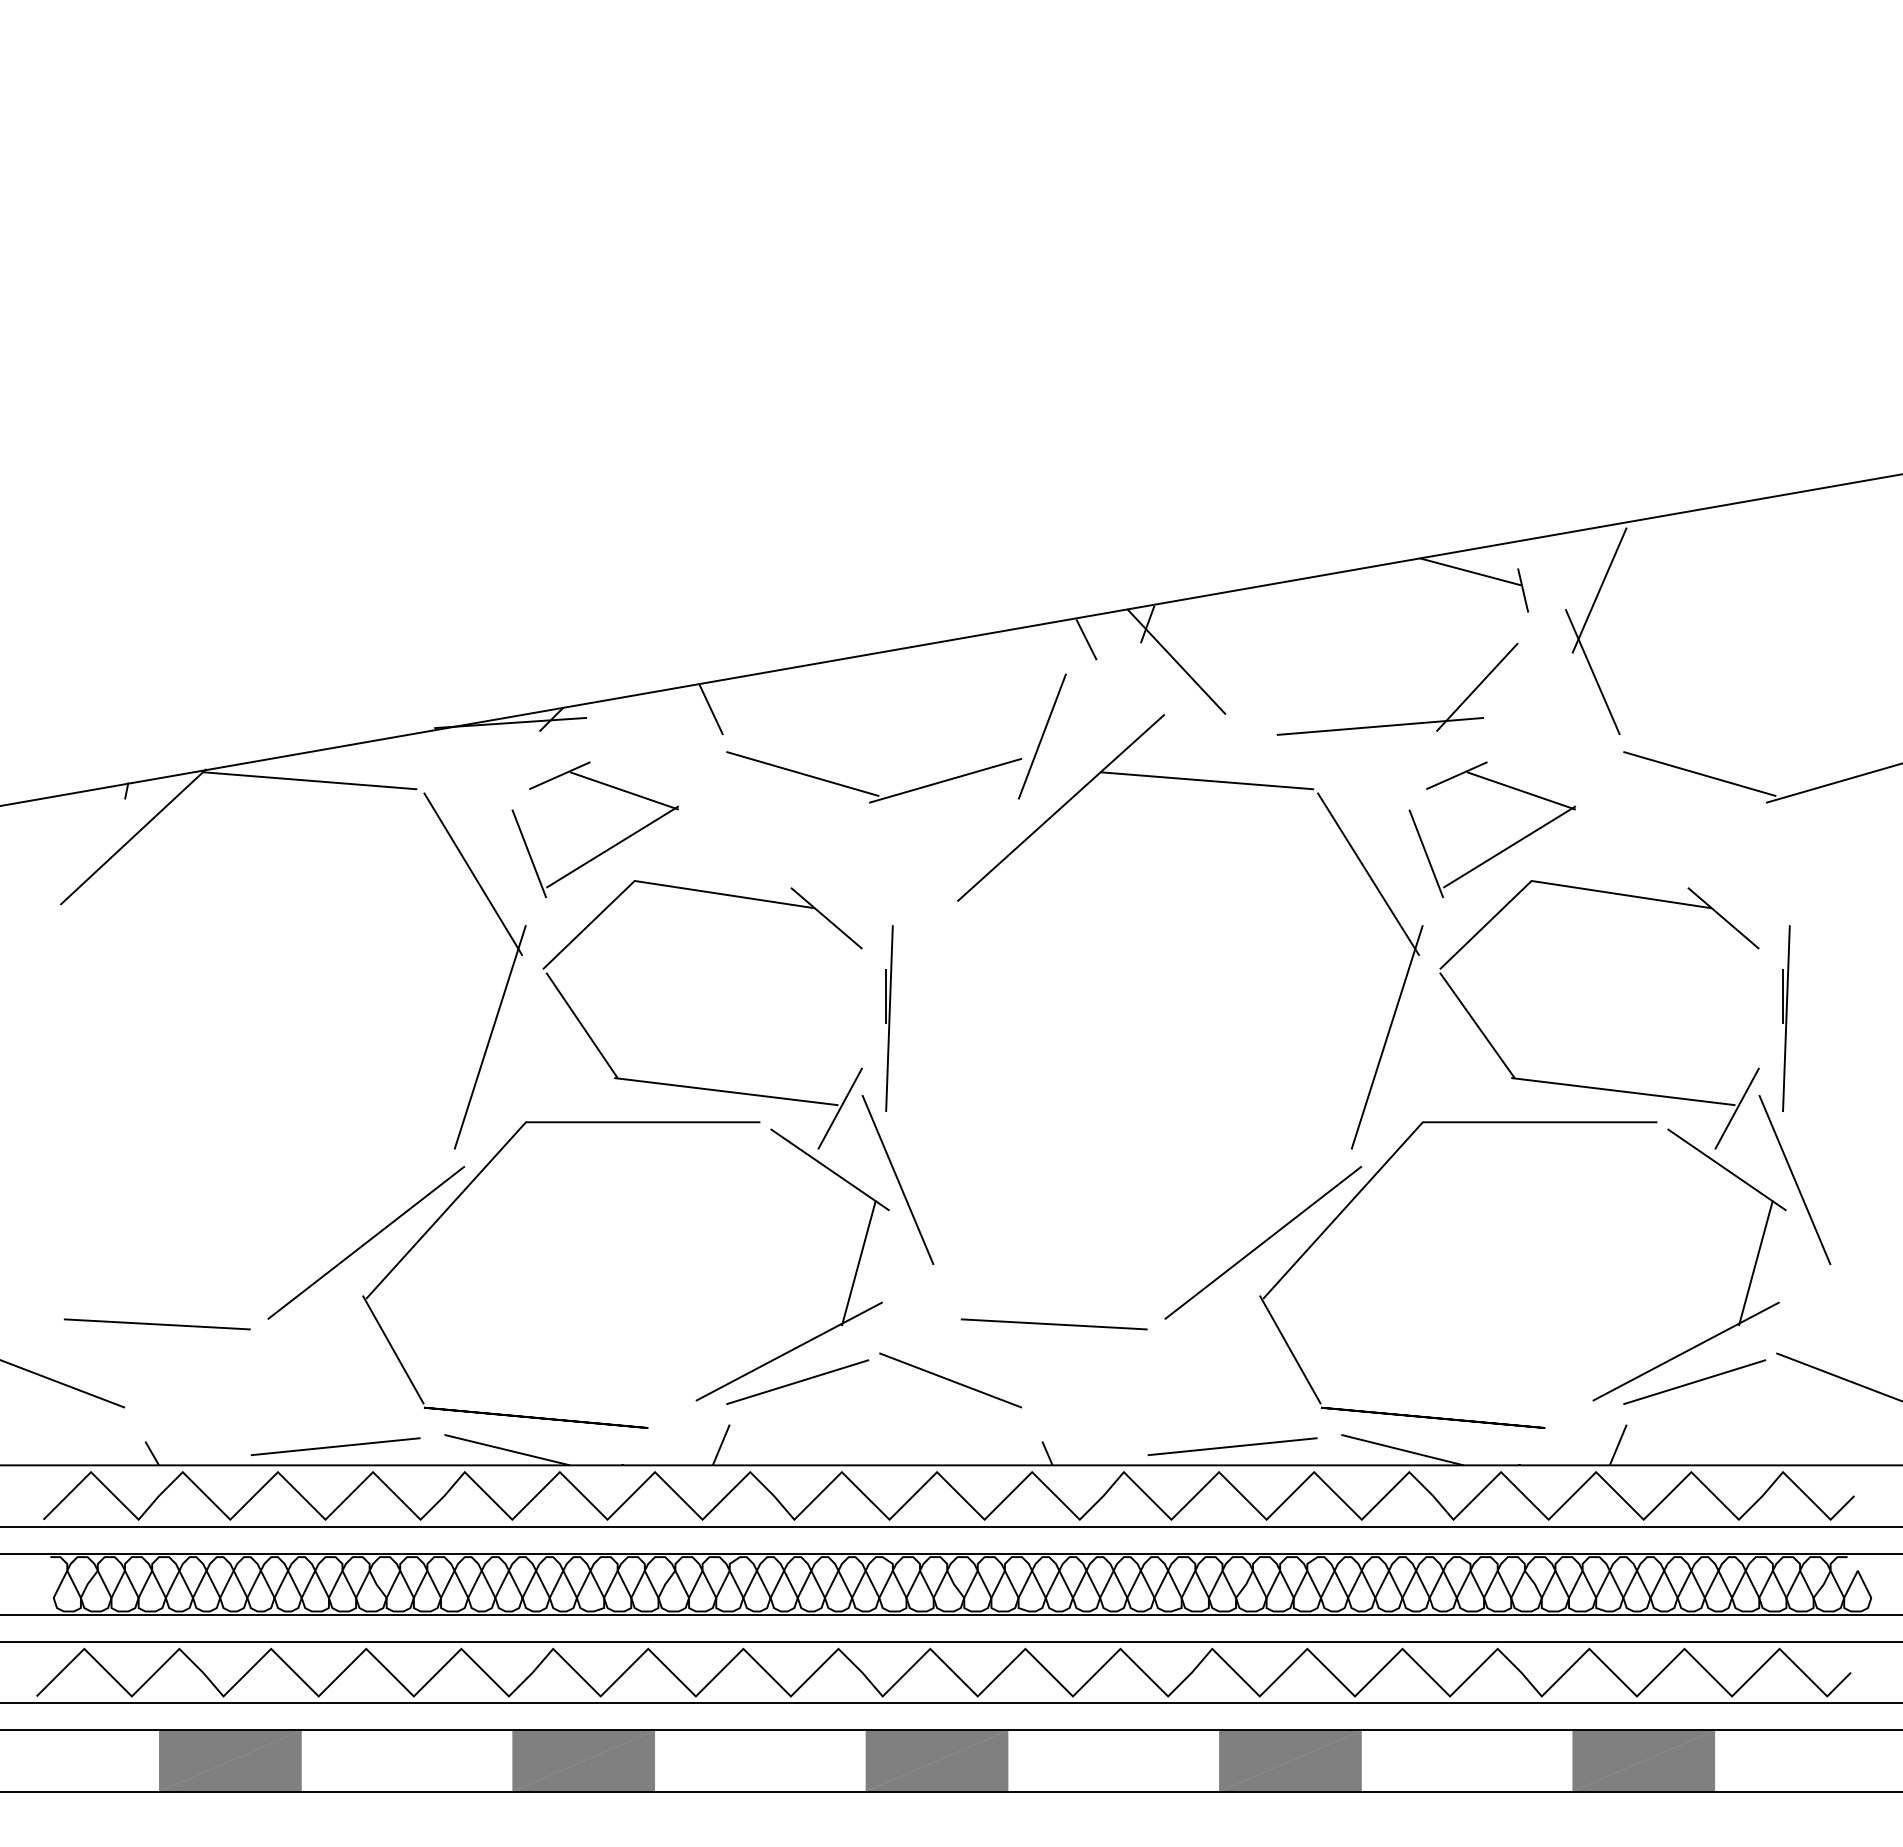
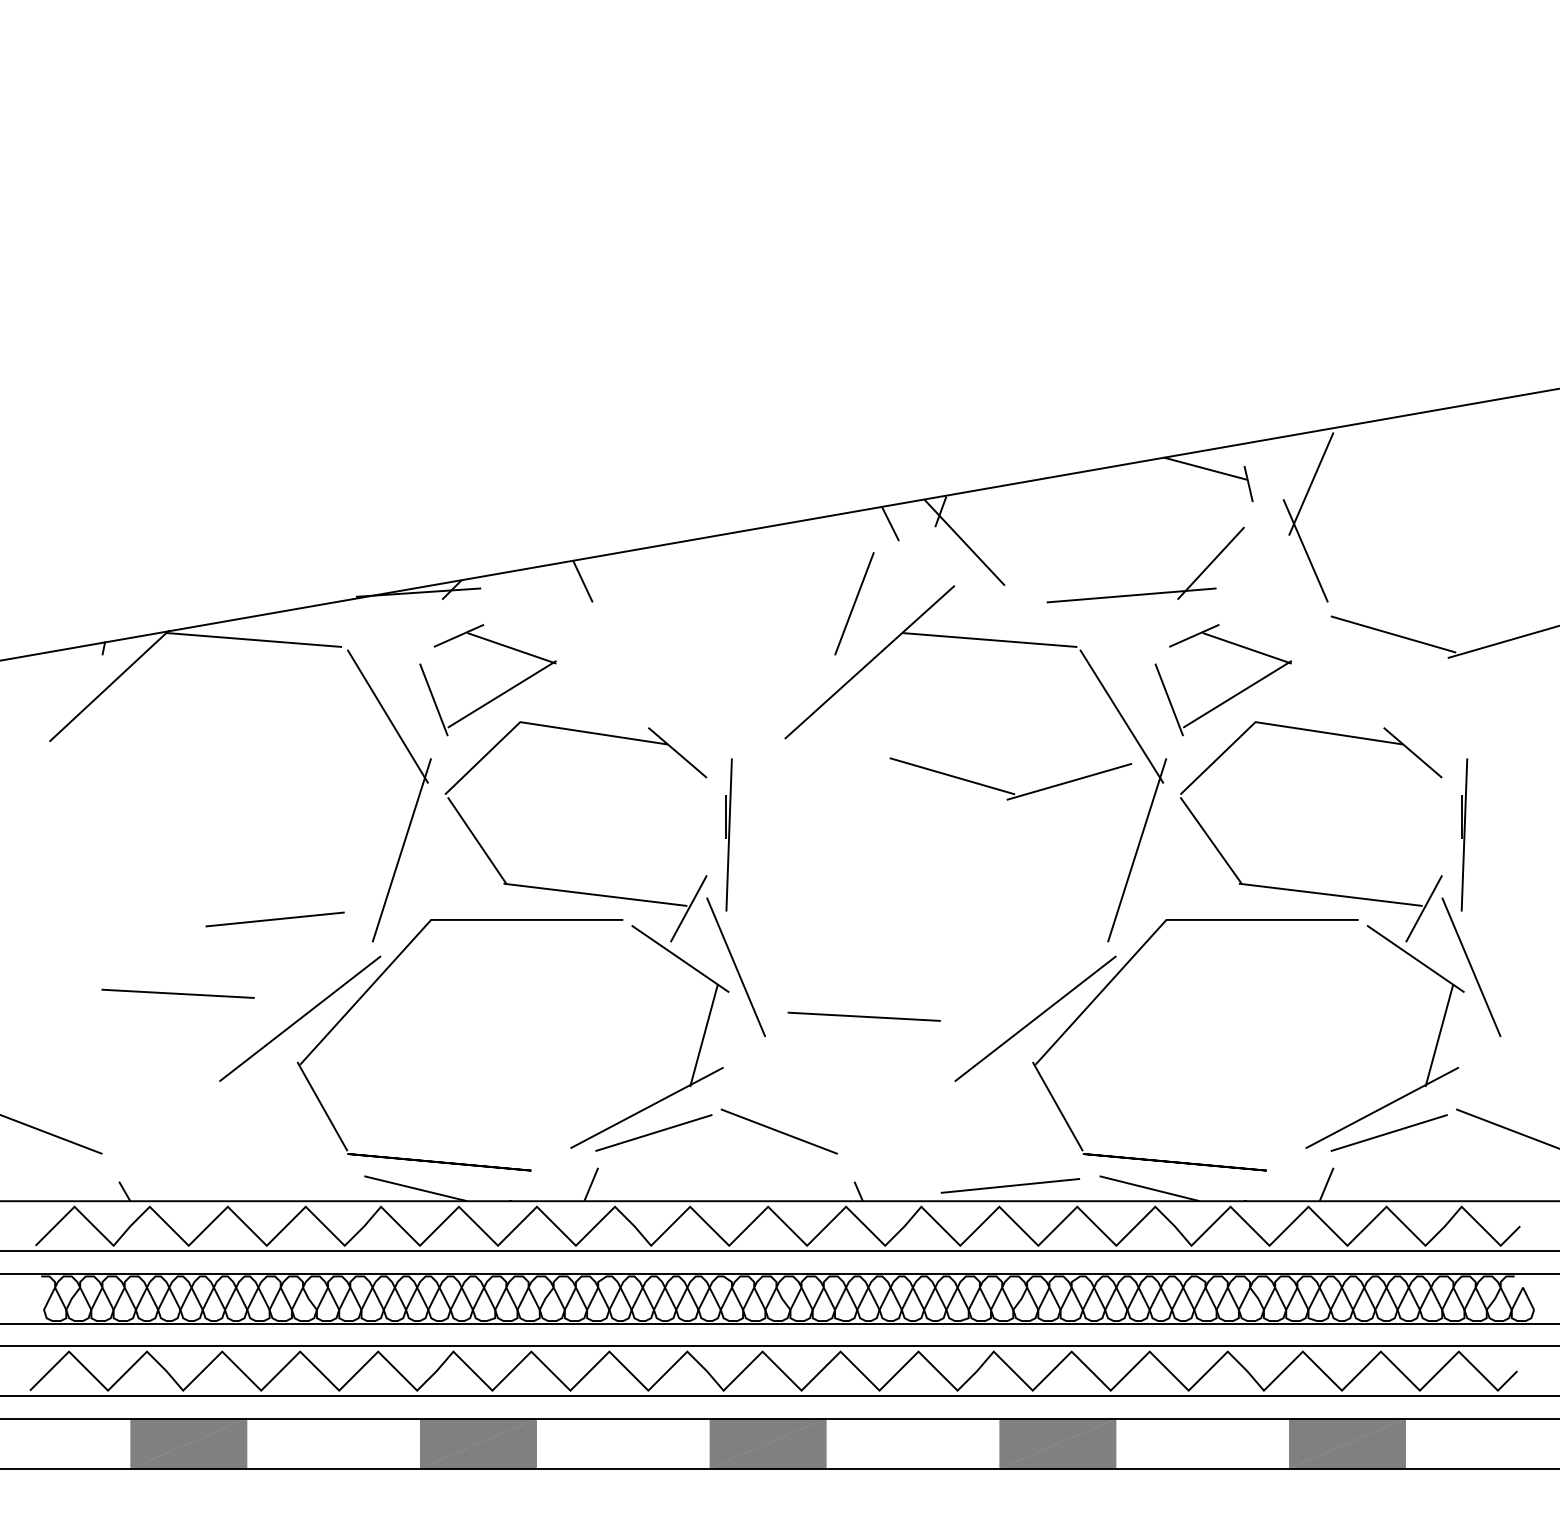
part: (871, 792) -> (1008, 791), moved
line: (156, 1324) -> (177, 993), moved
line: (1053, 1324) -> (863, 1016), moved
line: (335, 1446) -> (275, 919), moved

